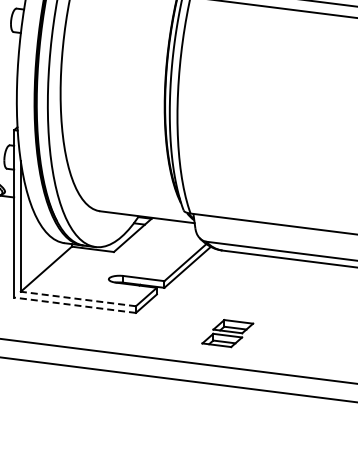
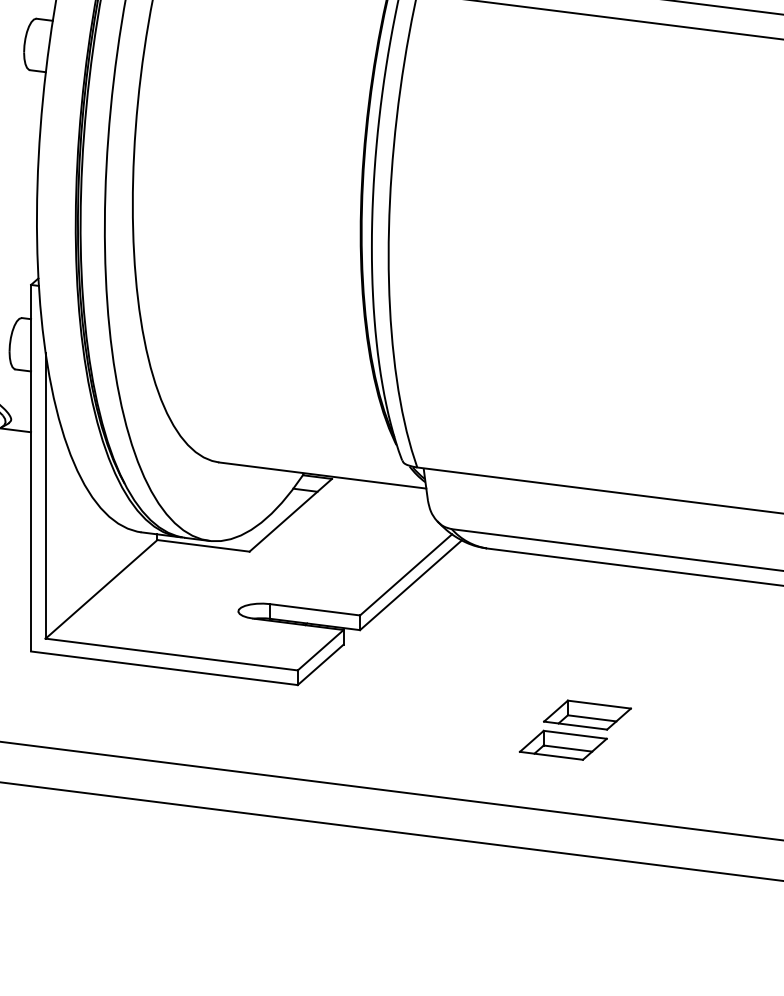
line: (77, 298) -> (169, 653), dashed -> solid
line: (74, 305) -> (163, 668), dashed -> solid
part: (227, 333) -> (574, 730), moved

